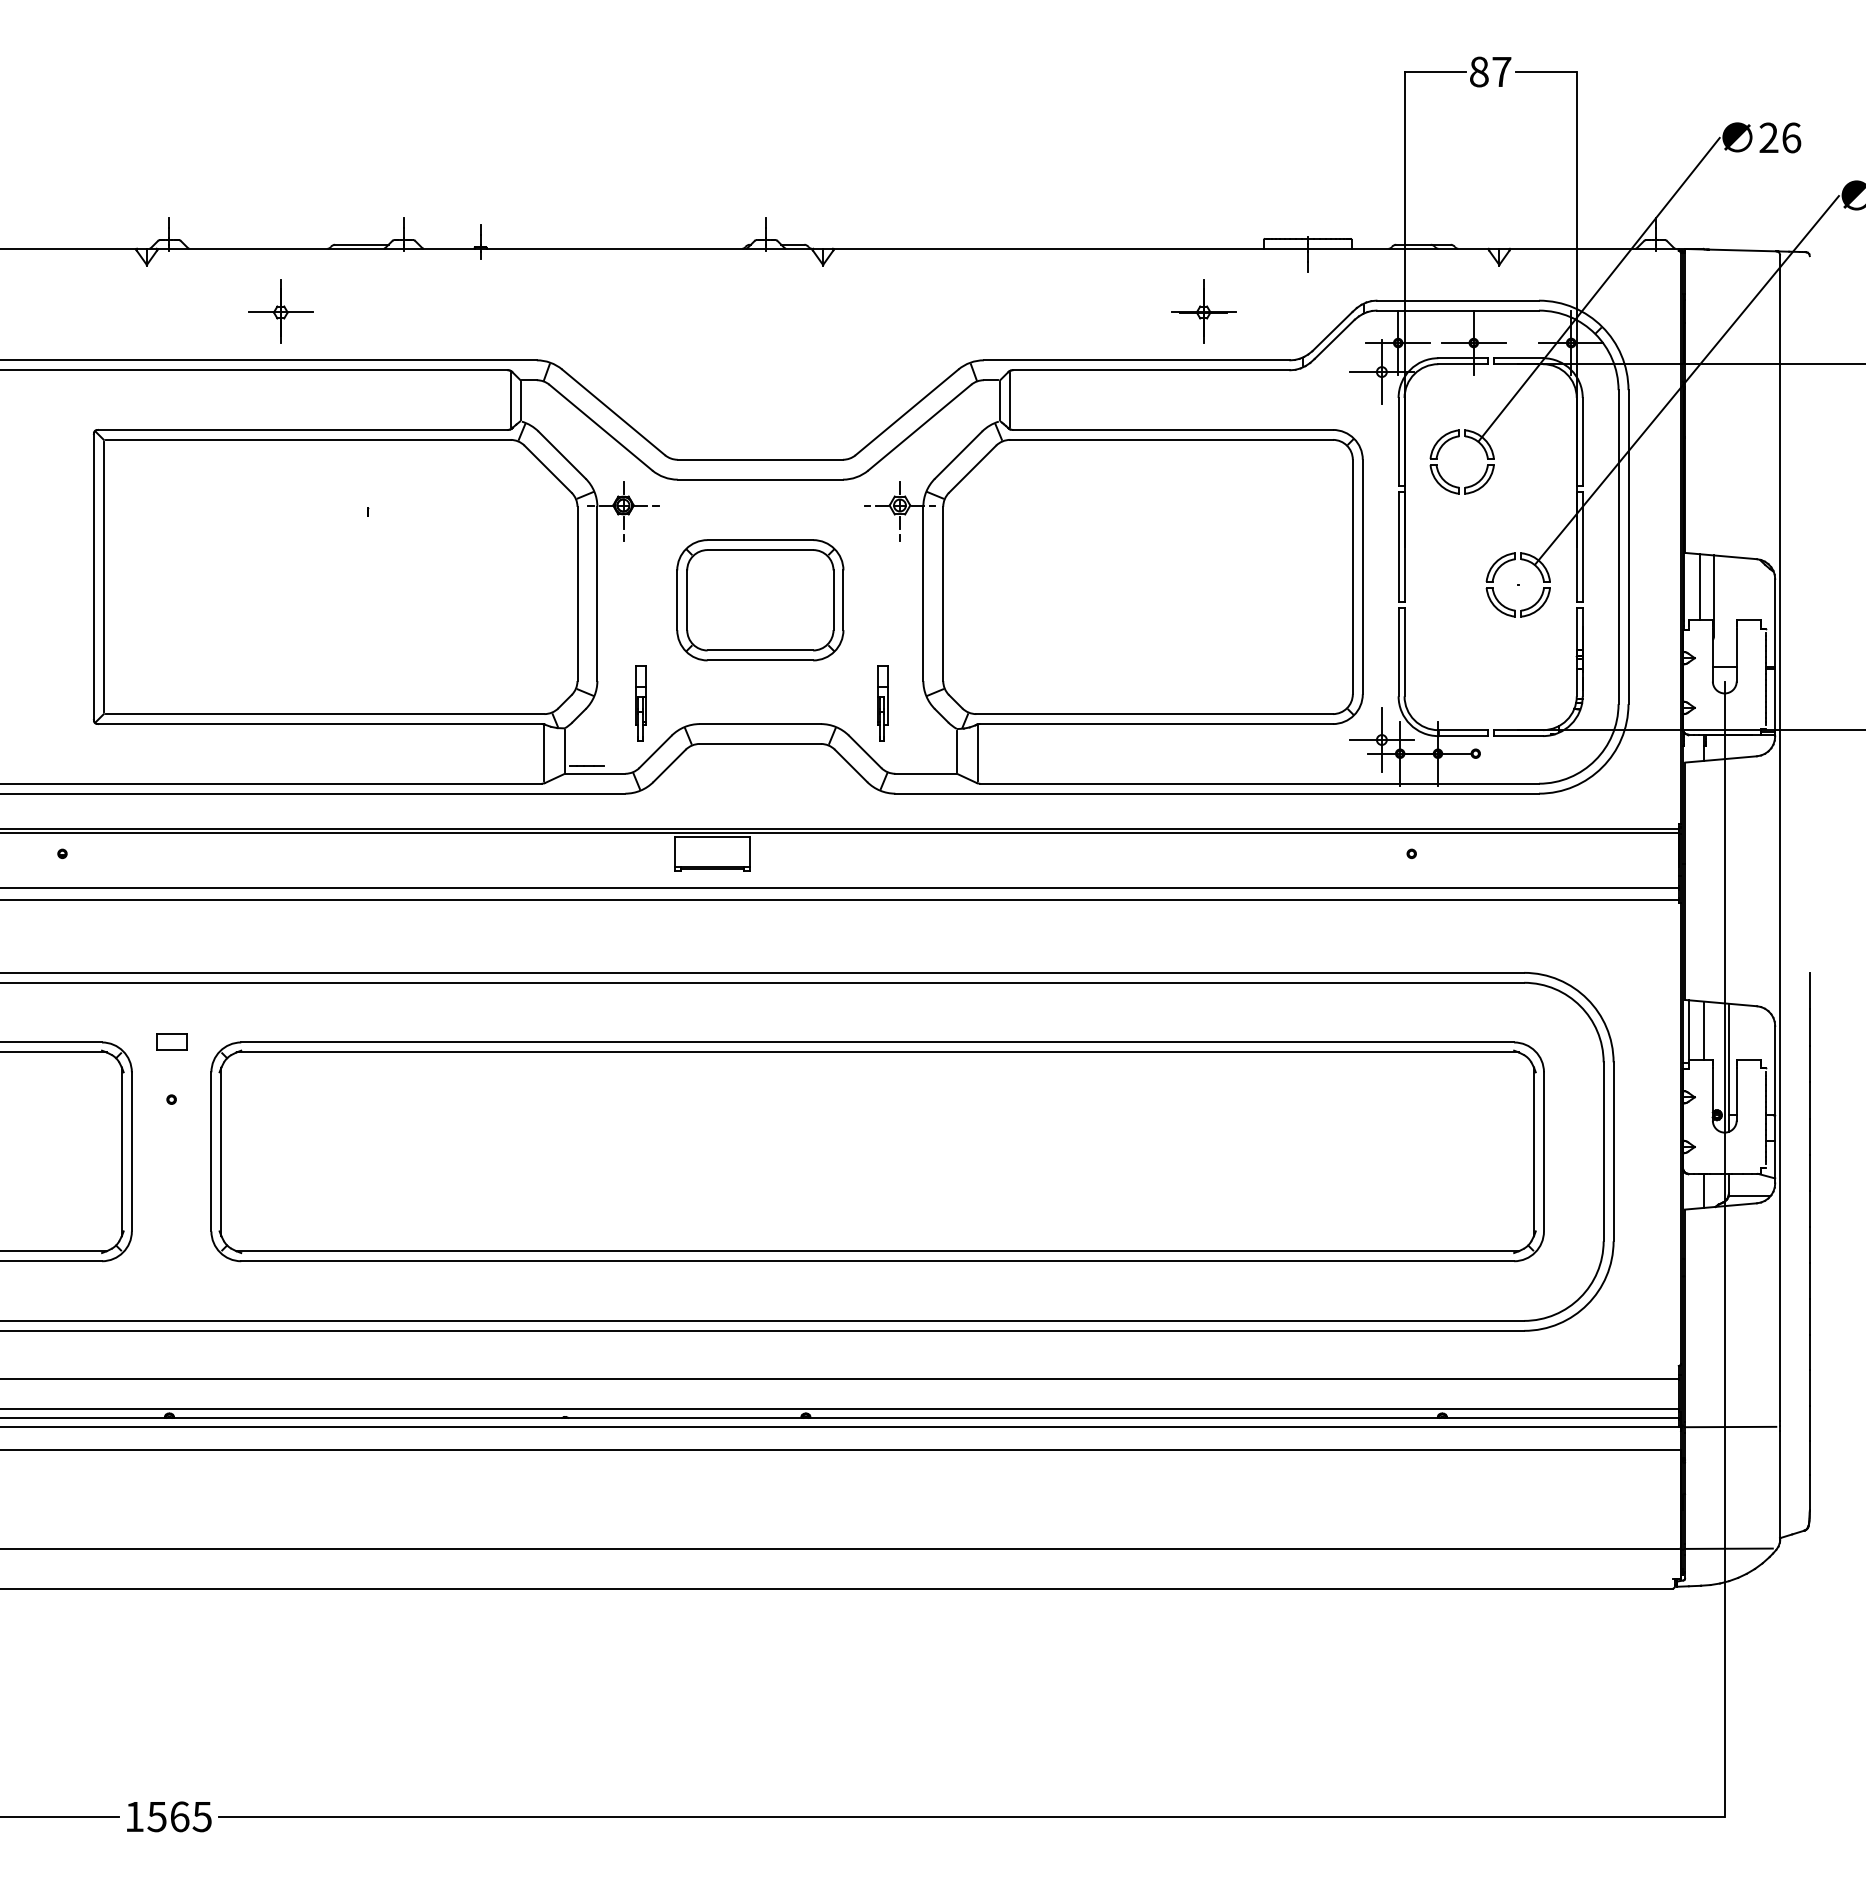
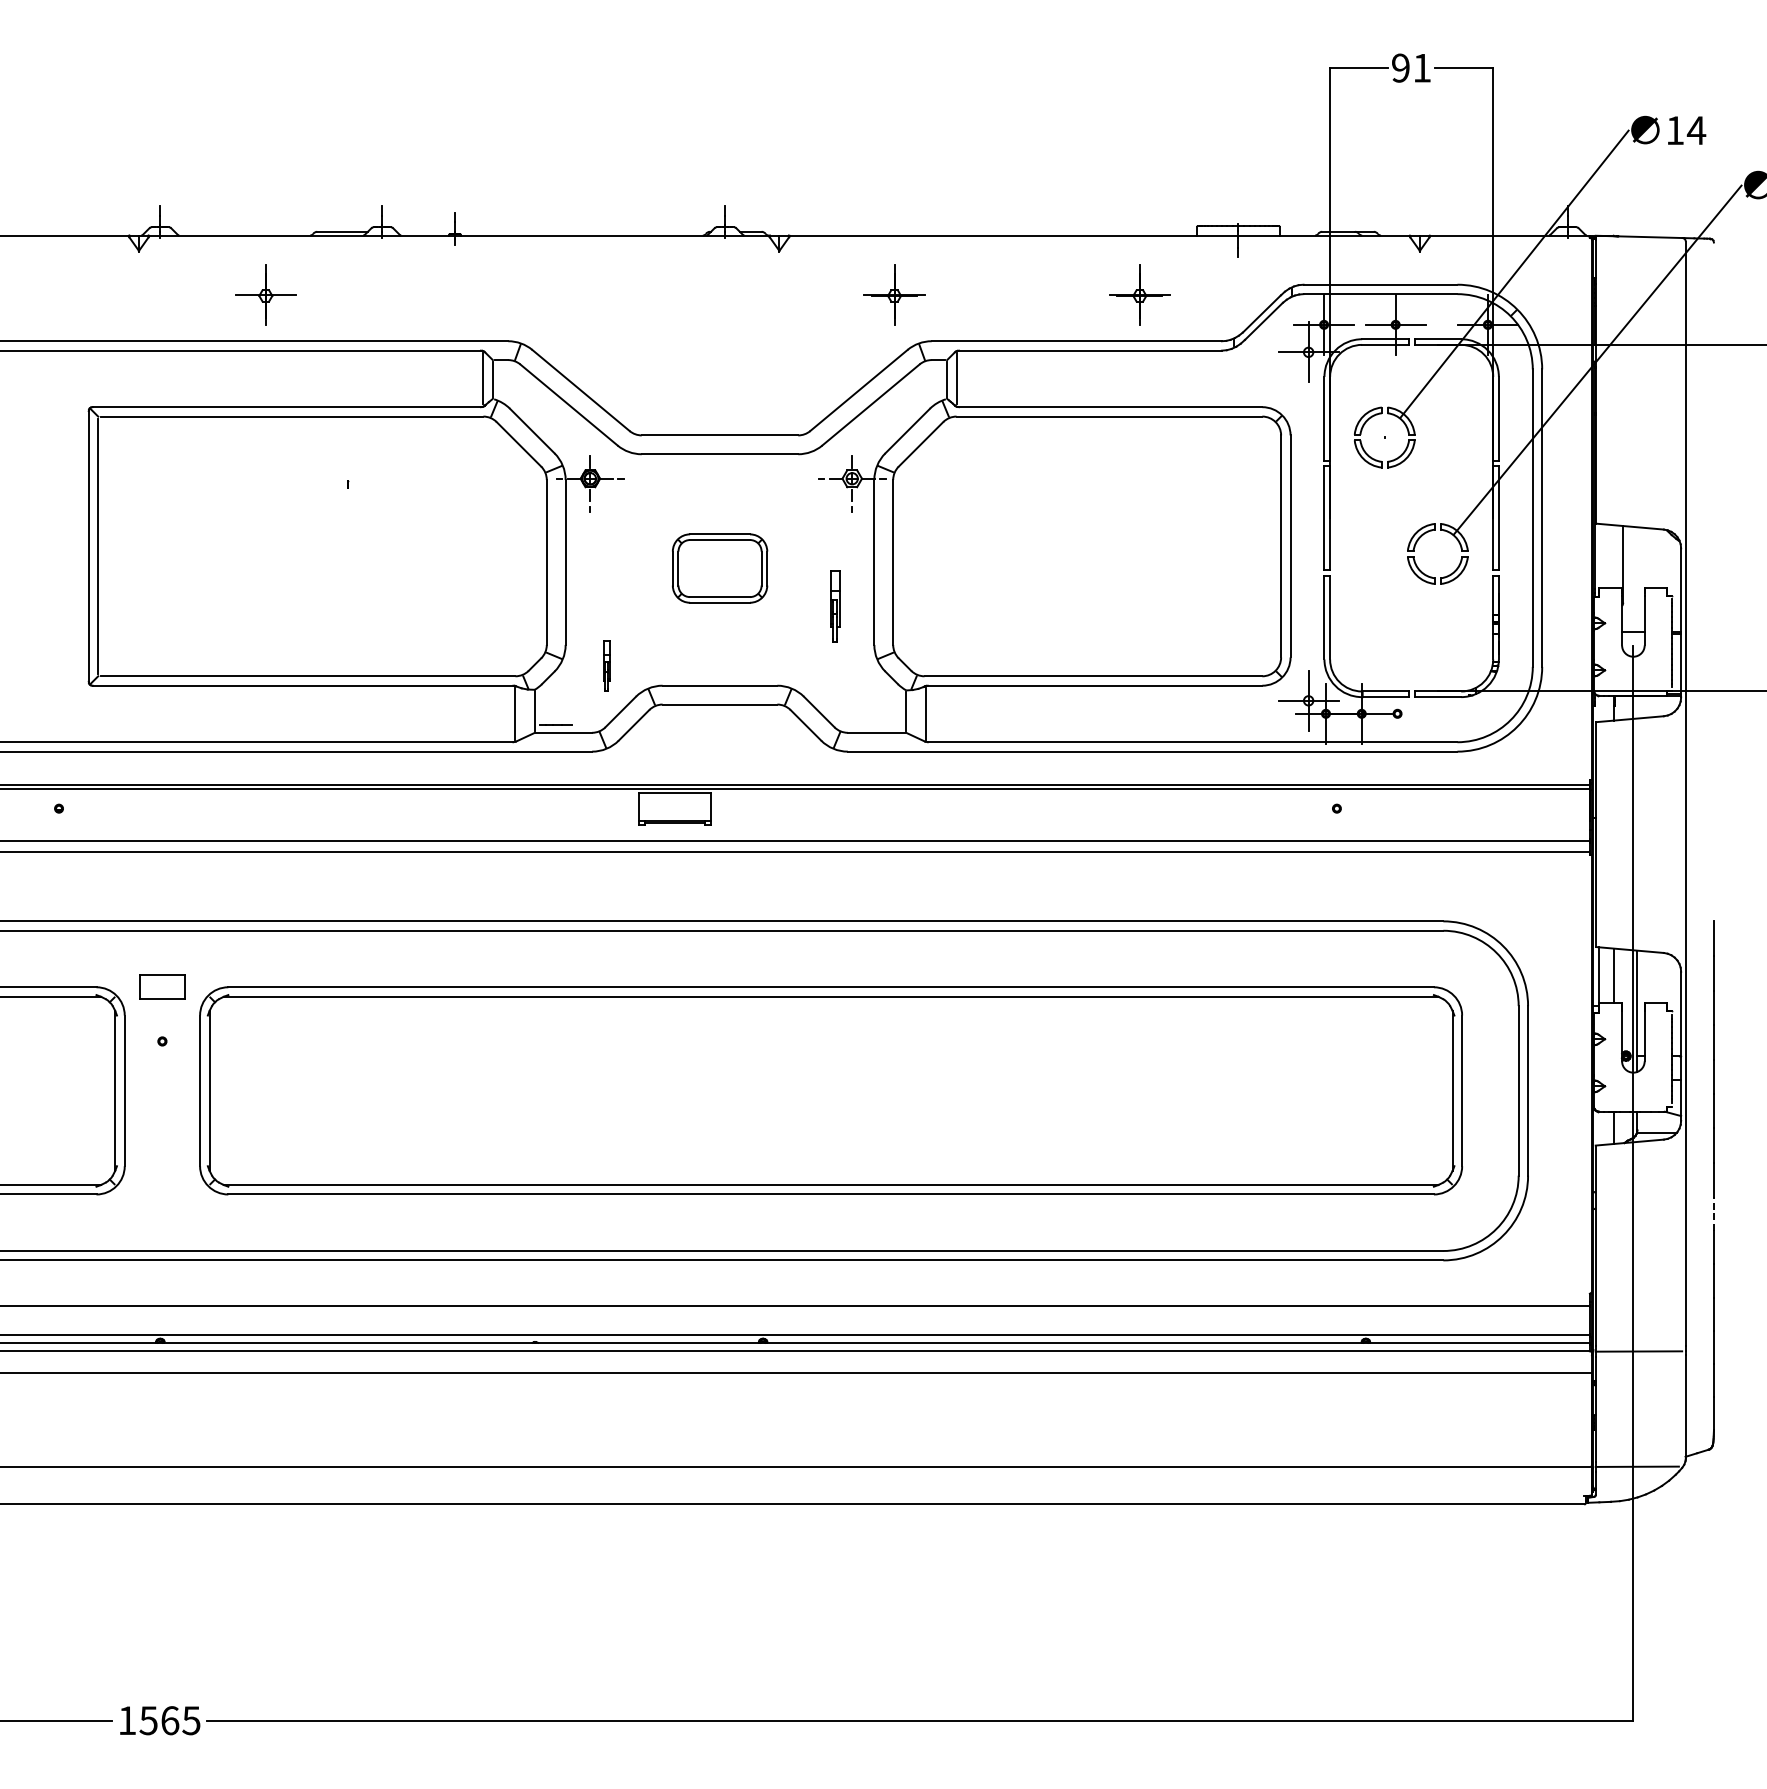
text: (1490, 71) -> (1411, 67), 87 -> 91
text: (1780, 137) -> (1686, 130), 26 -> 14
part: (944, 311) -> (894, 294), added
line: (1700, 587) -> (1610, 556), removed
part: (760, 600) -> (720, 568), size x0.6
part: (640, 703) -> (606, 666), size x0.7
part: (882, 703) -> (835, 606), moved
part: (171, 1041) -> (162, 986), size x1.6
line: (1809, 1281) -> (1713, 1213), solid -> dashed

